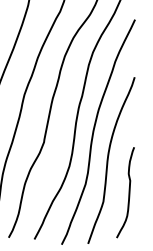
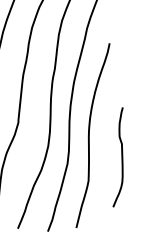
curve: (128, 192) -> (121, 156), moved

